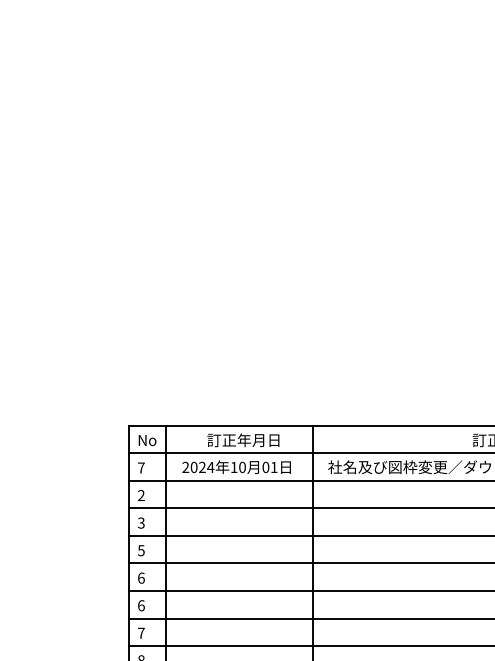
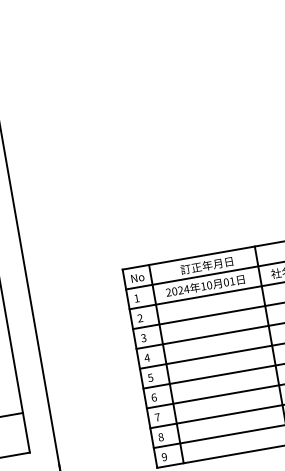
text: (141, 467) -> (136, 298), 7 -> 1
text: (141, 550) -> (147, 357), 5 -> 4
text: (140, 577) -> (149, 377), 6 -> 5

